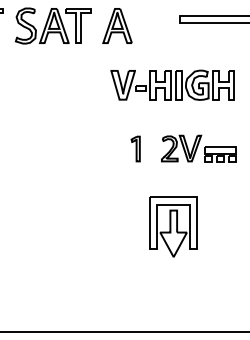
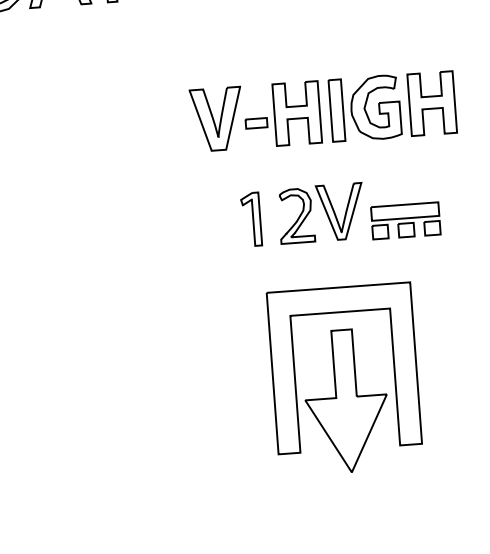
part: (172, 84) -> (322, 109), moved
part: (198, 148) -> (357, 210), moved
part: (173, 226) -> (344, 379), size x1.43

